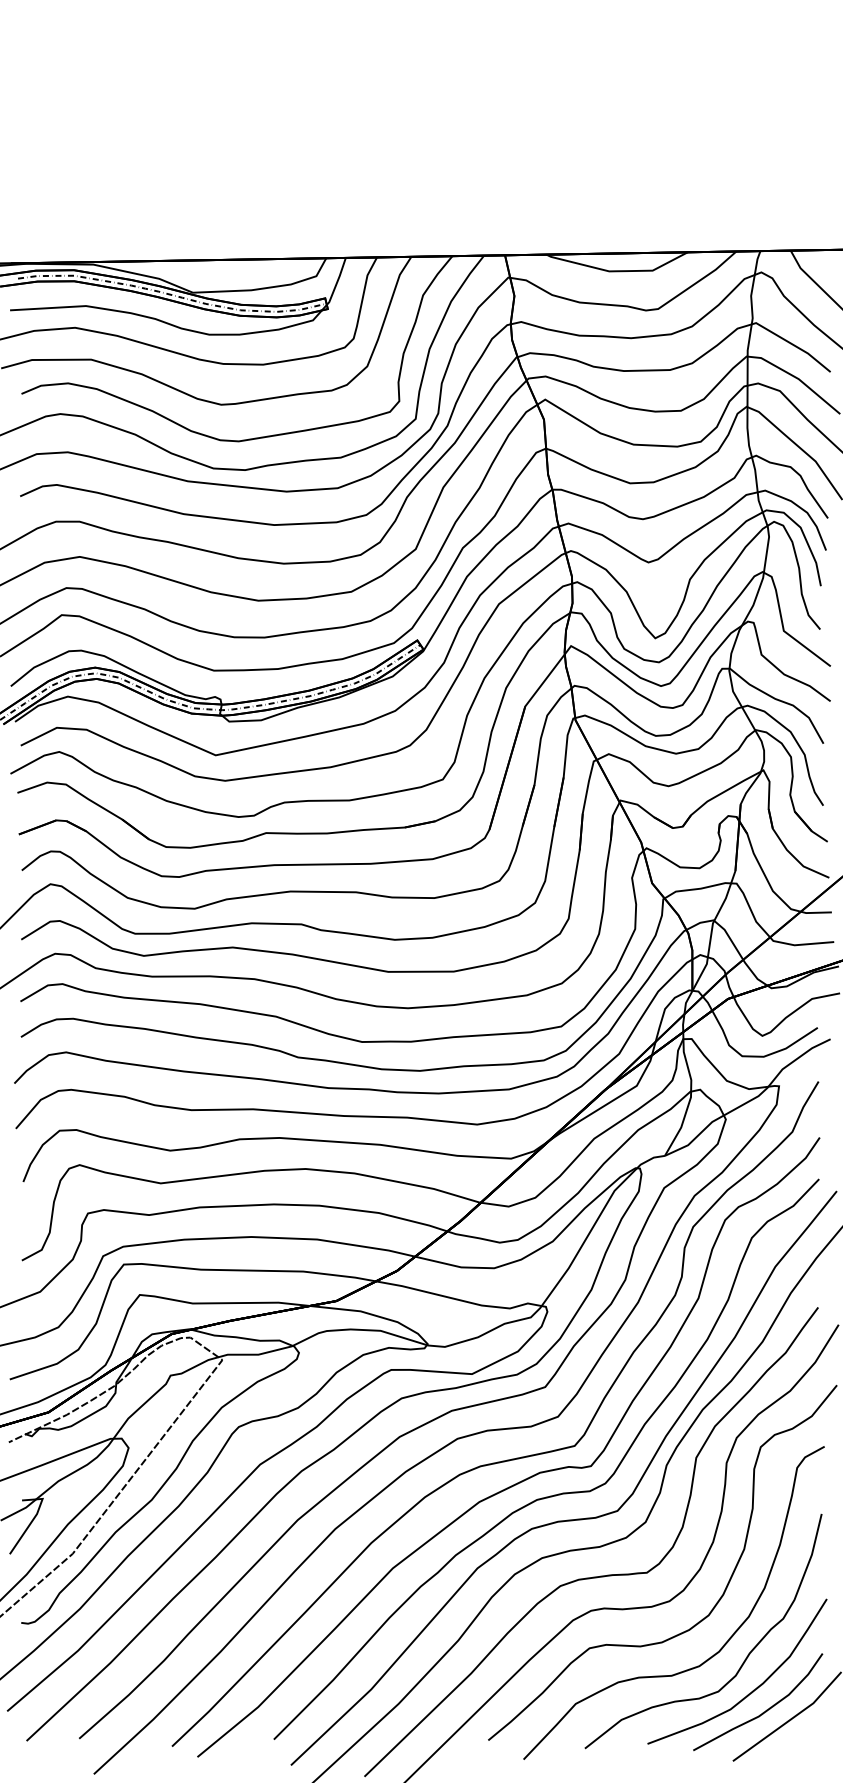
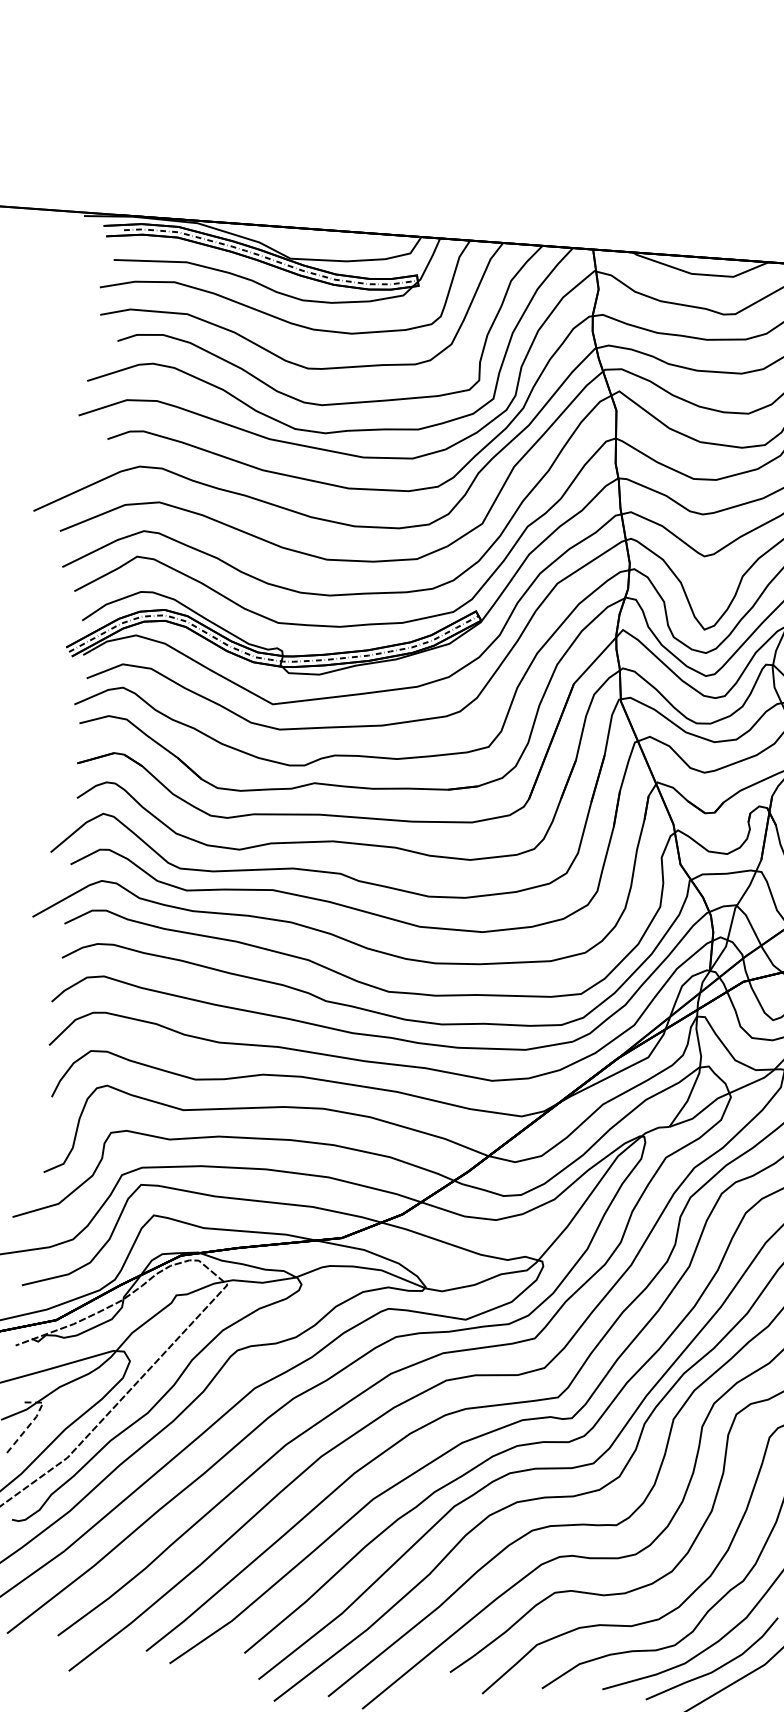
line: (34, 1517) -> (33, 1419), solid -> dashed

